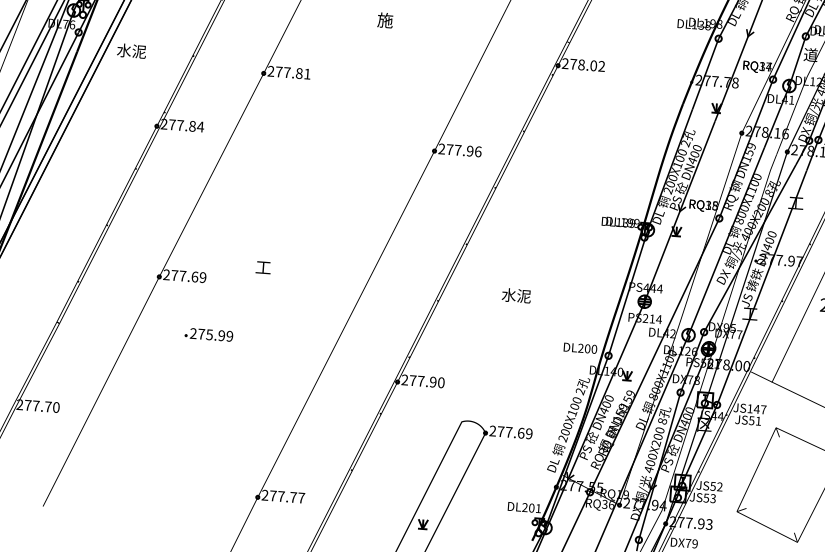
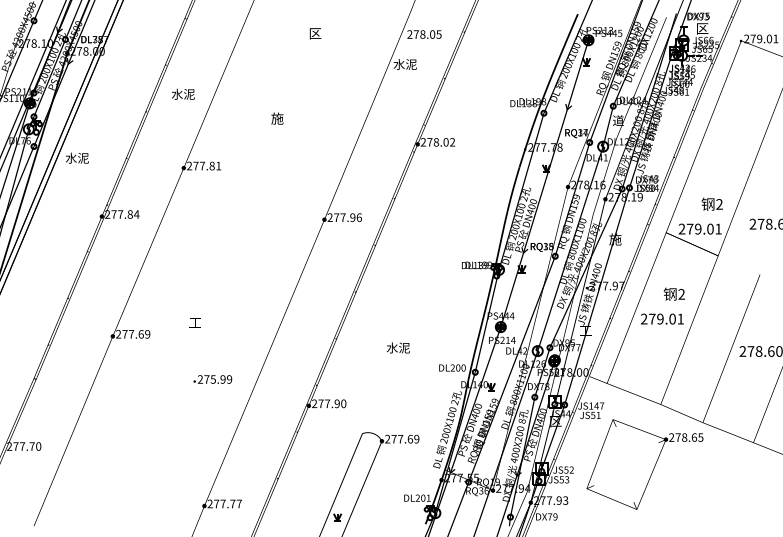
text: (796, 203) -> (615, 239), 工 -> 施
text: (516, 295) -> (398, 347), moved
text: (208, 334) -> (212, 379), moved

